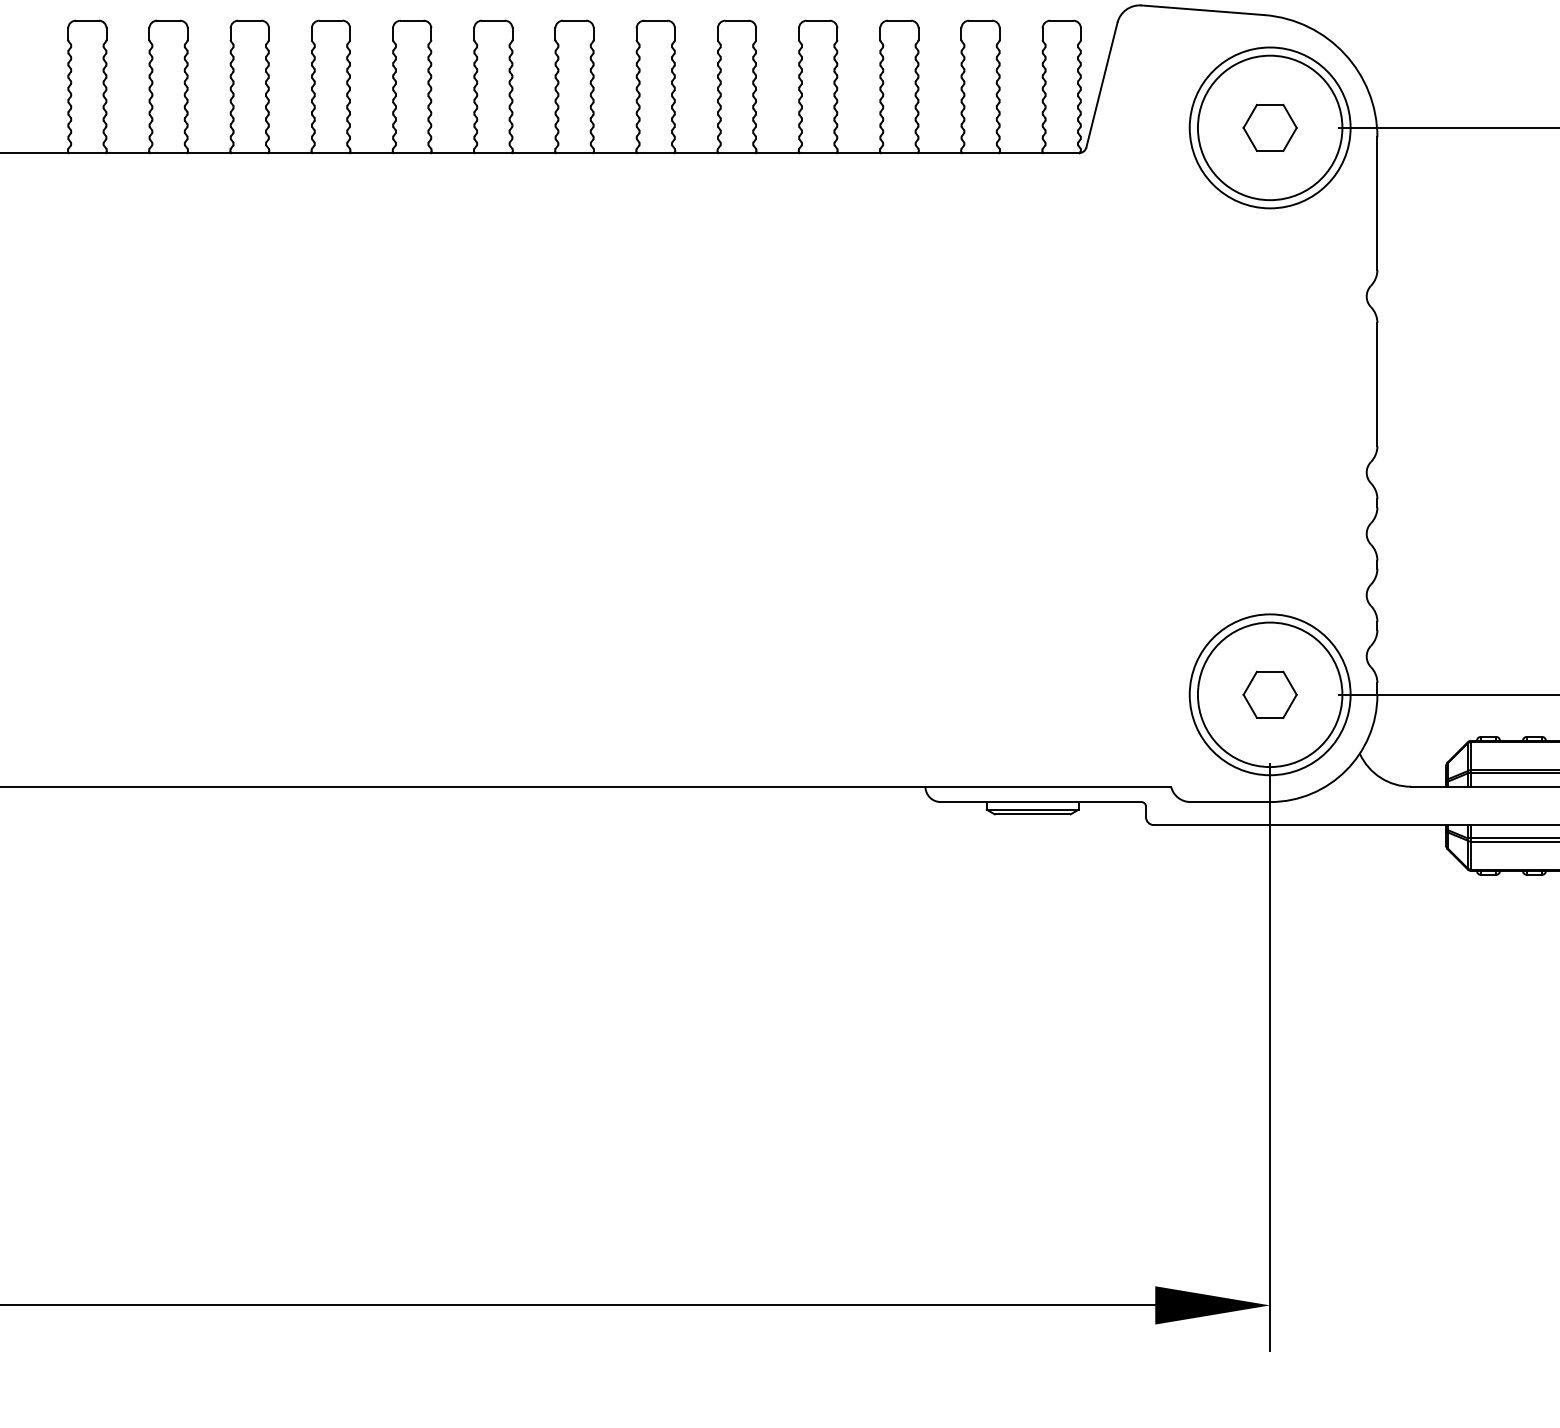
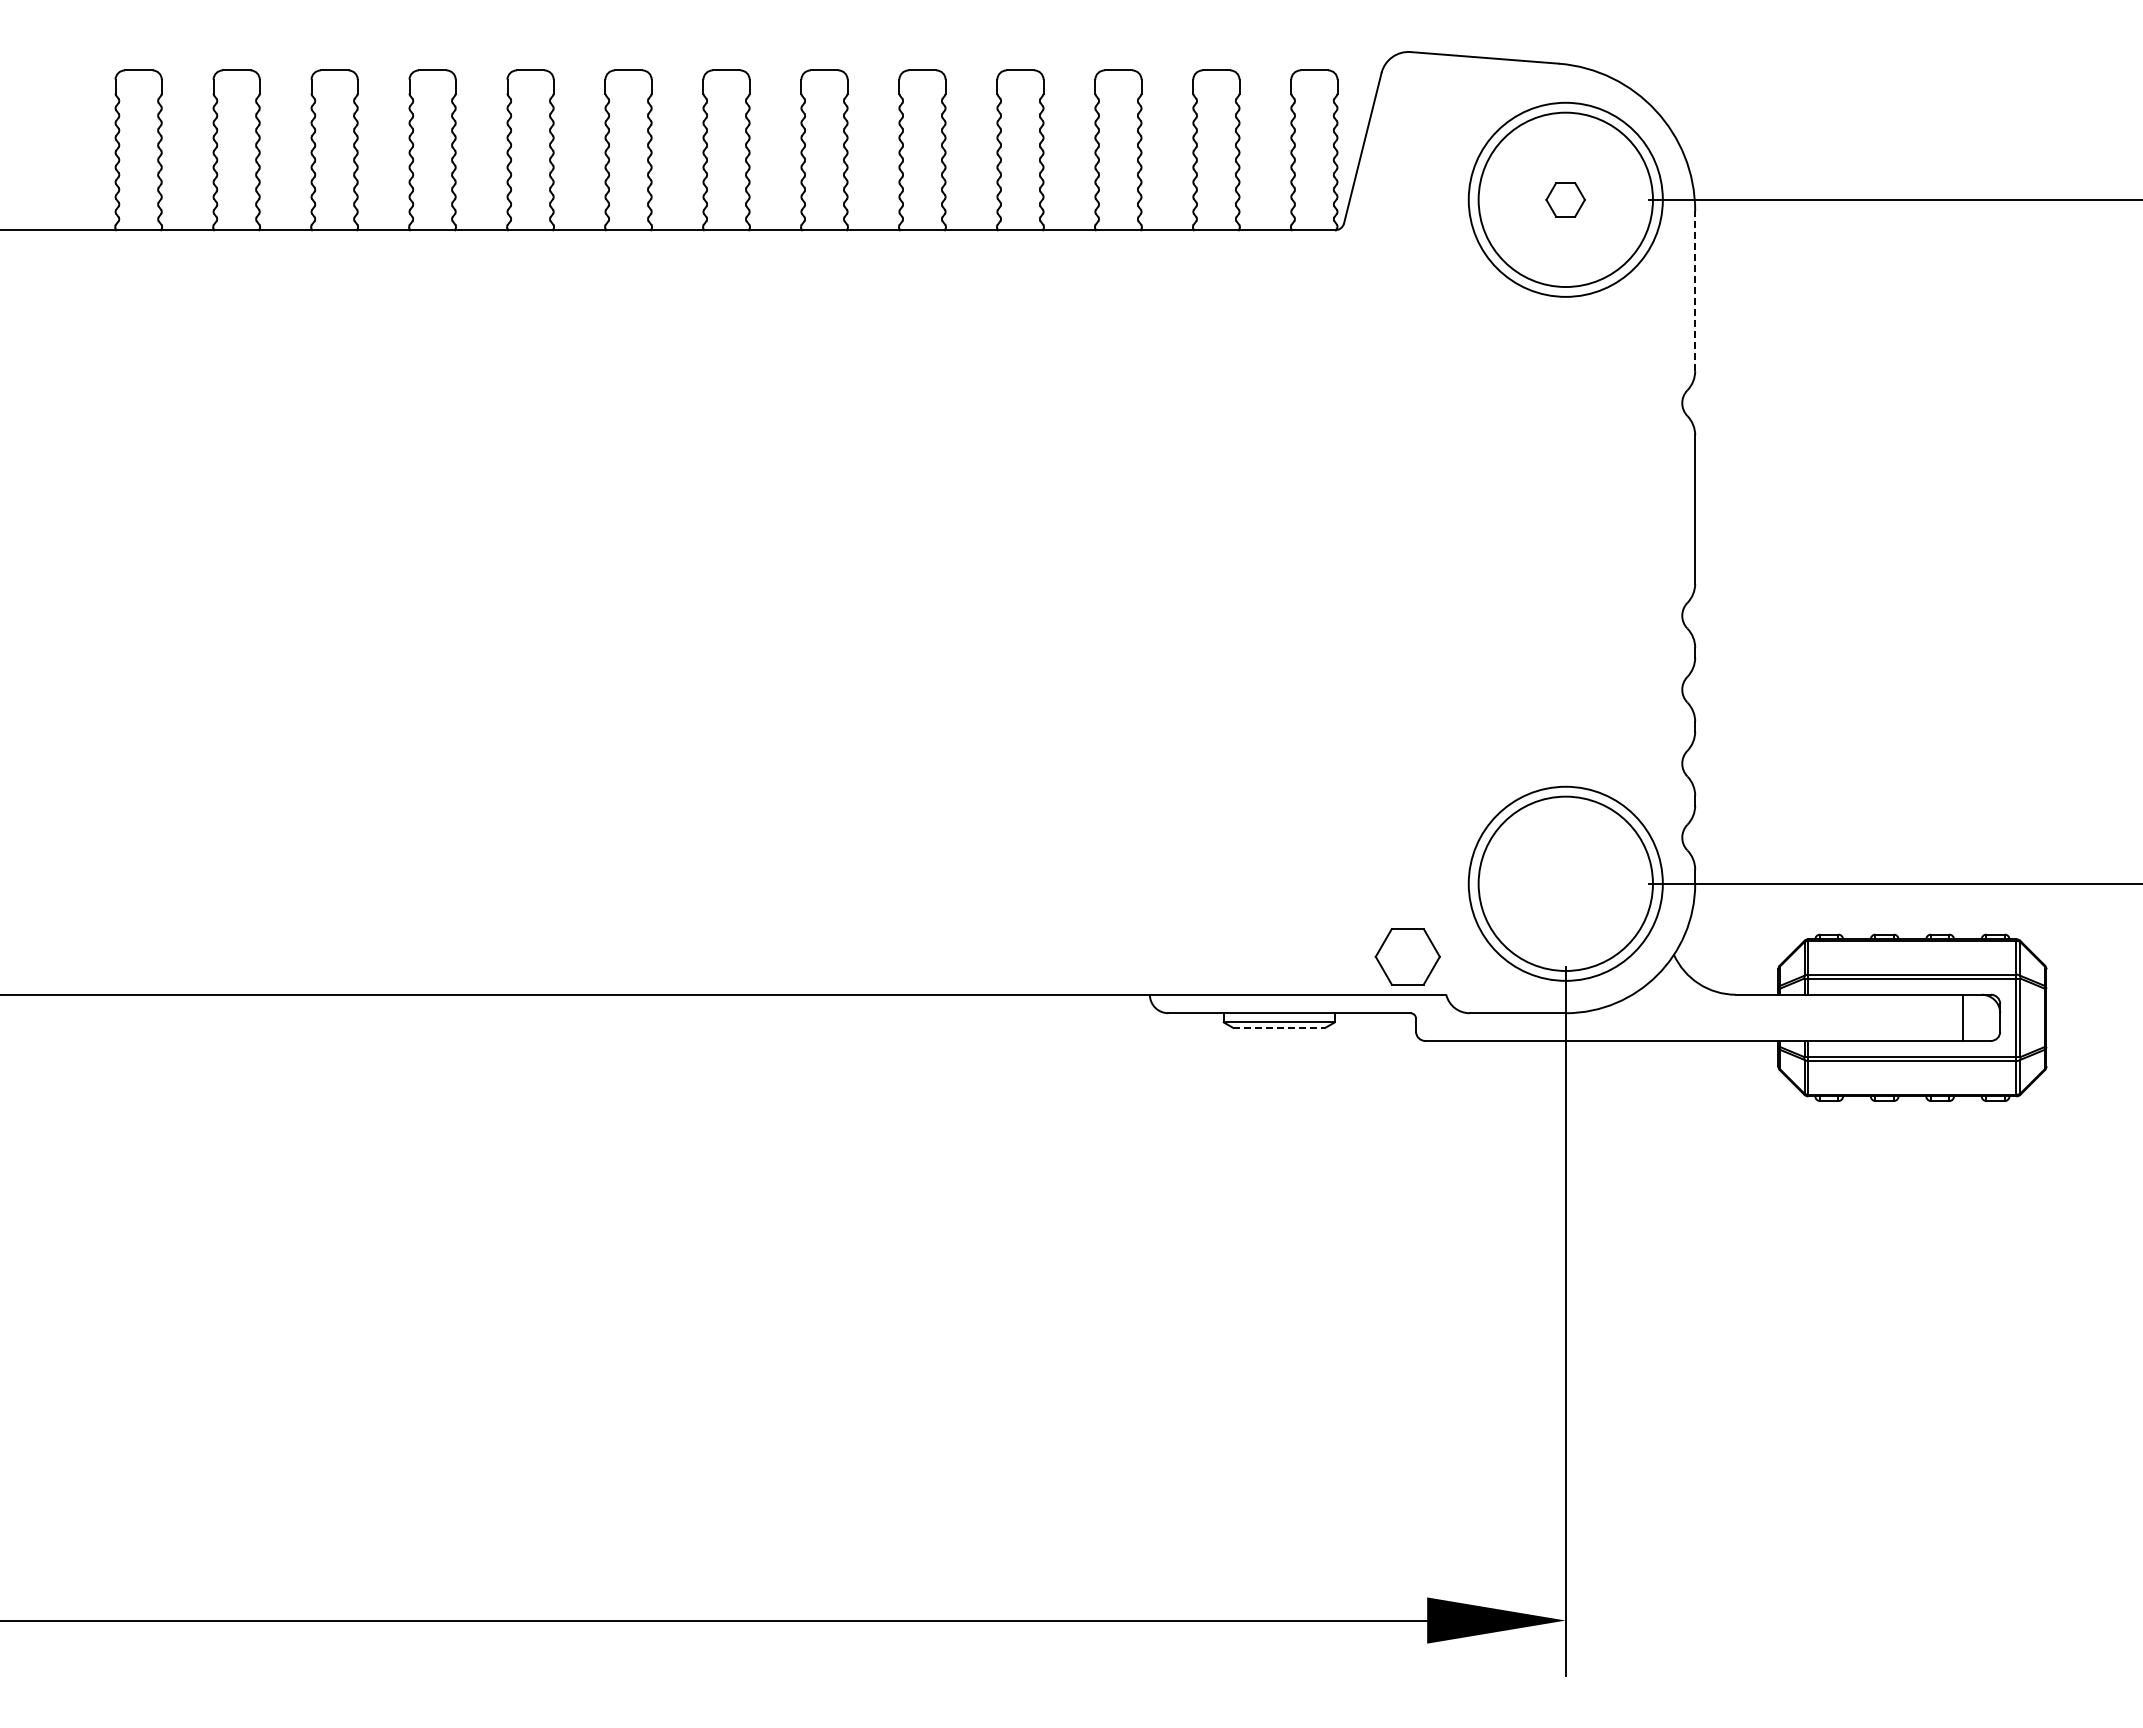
part: (1269, 127) -> (1565, 199), size x0.6
line: (1377, 203) -> (1695, 291), solid -> dashed
part: (1269, 694) -> (1407, 956), moved
line: (1032, 814) -> (1279, 1028), solid -> dashed

